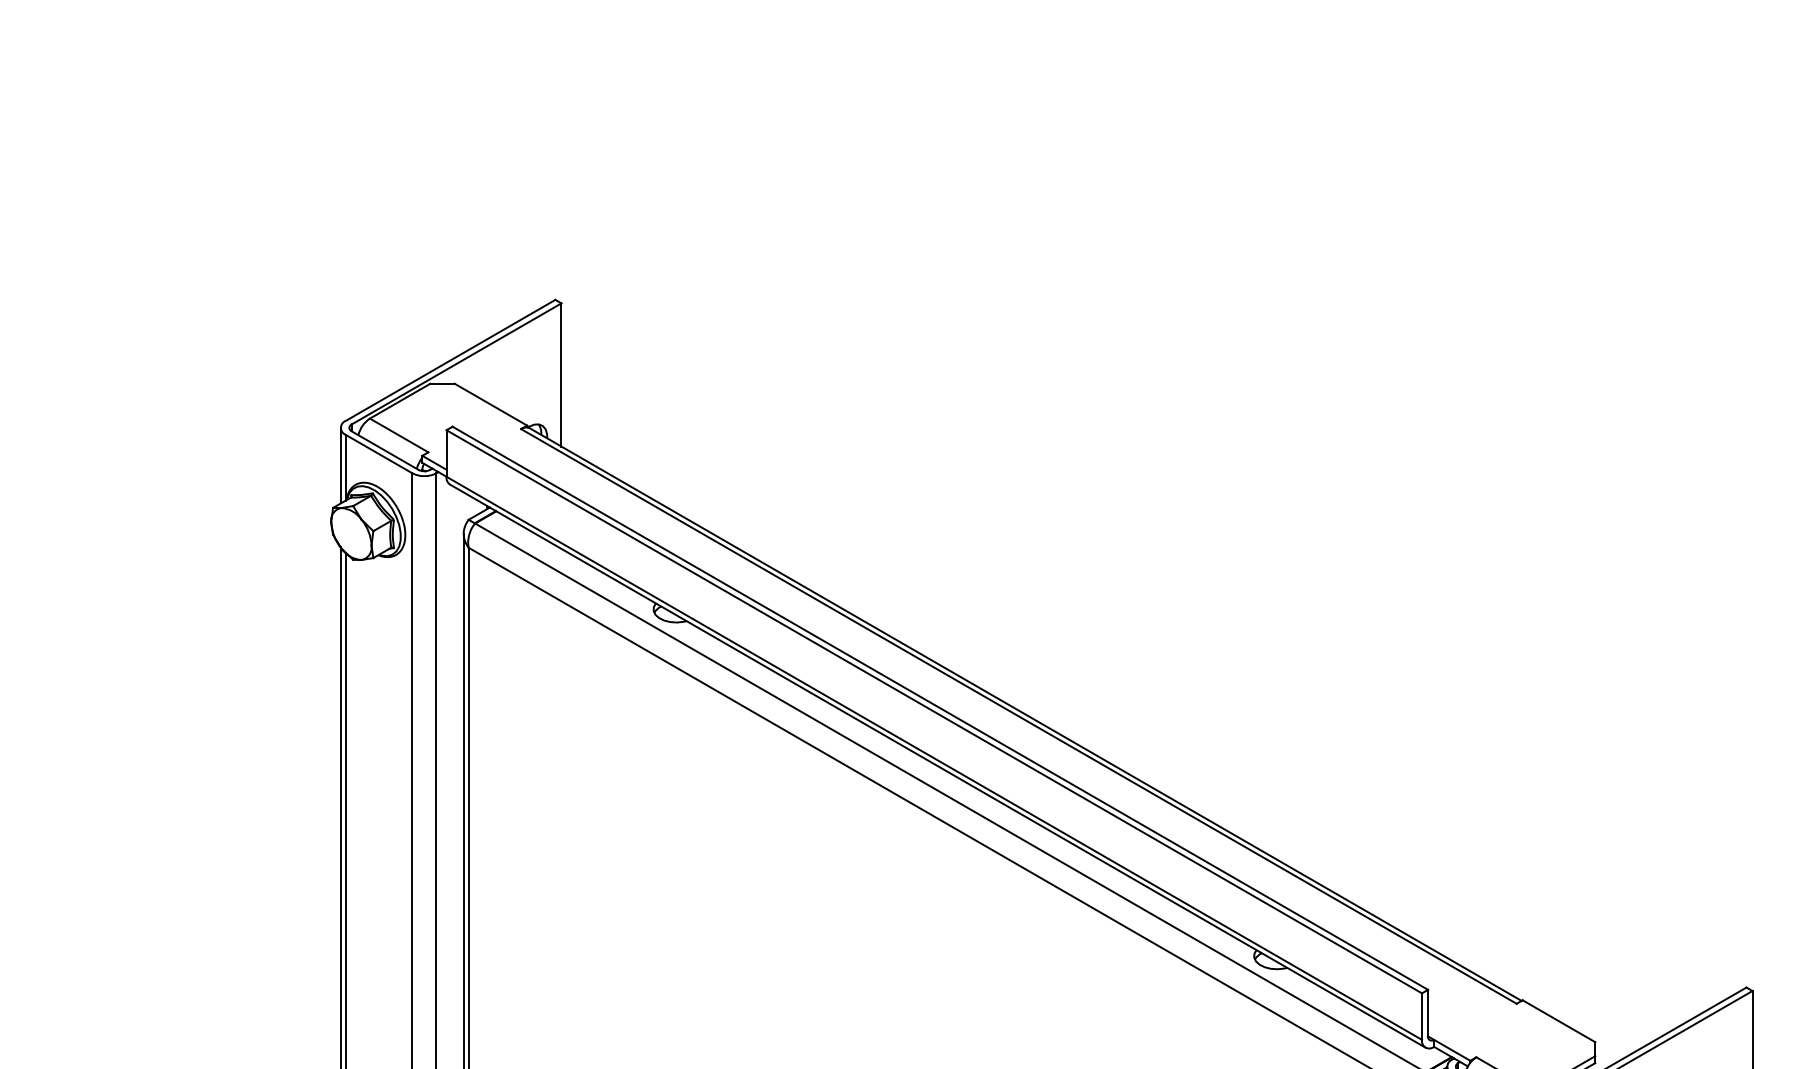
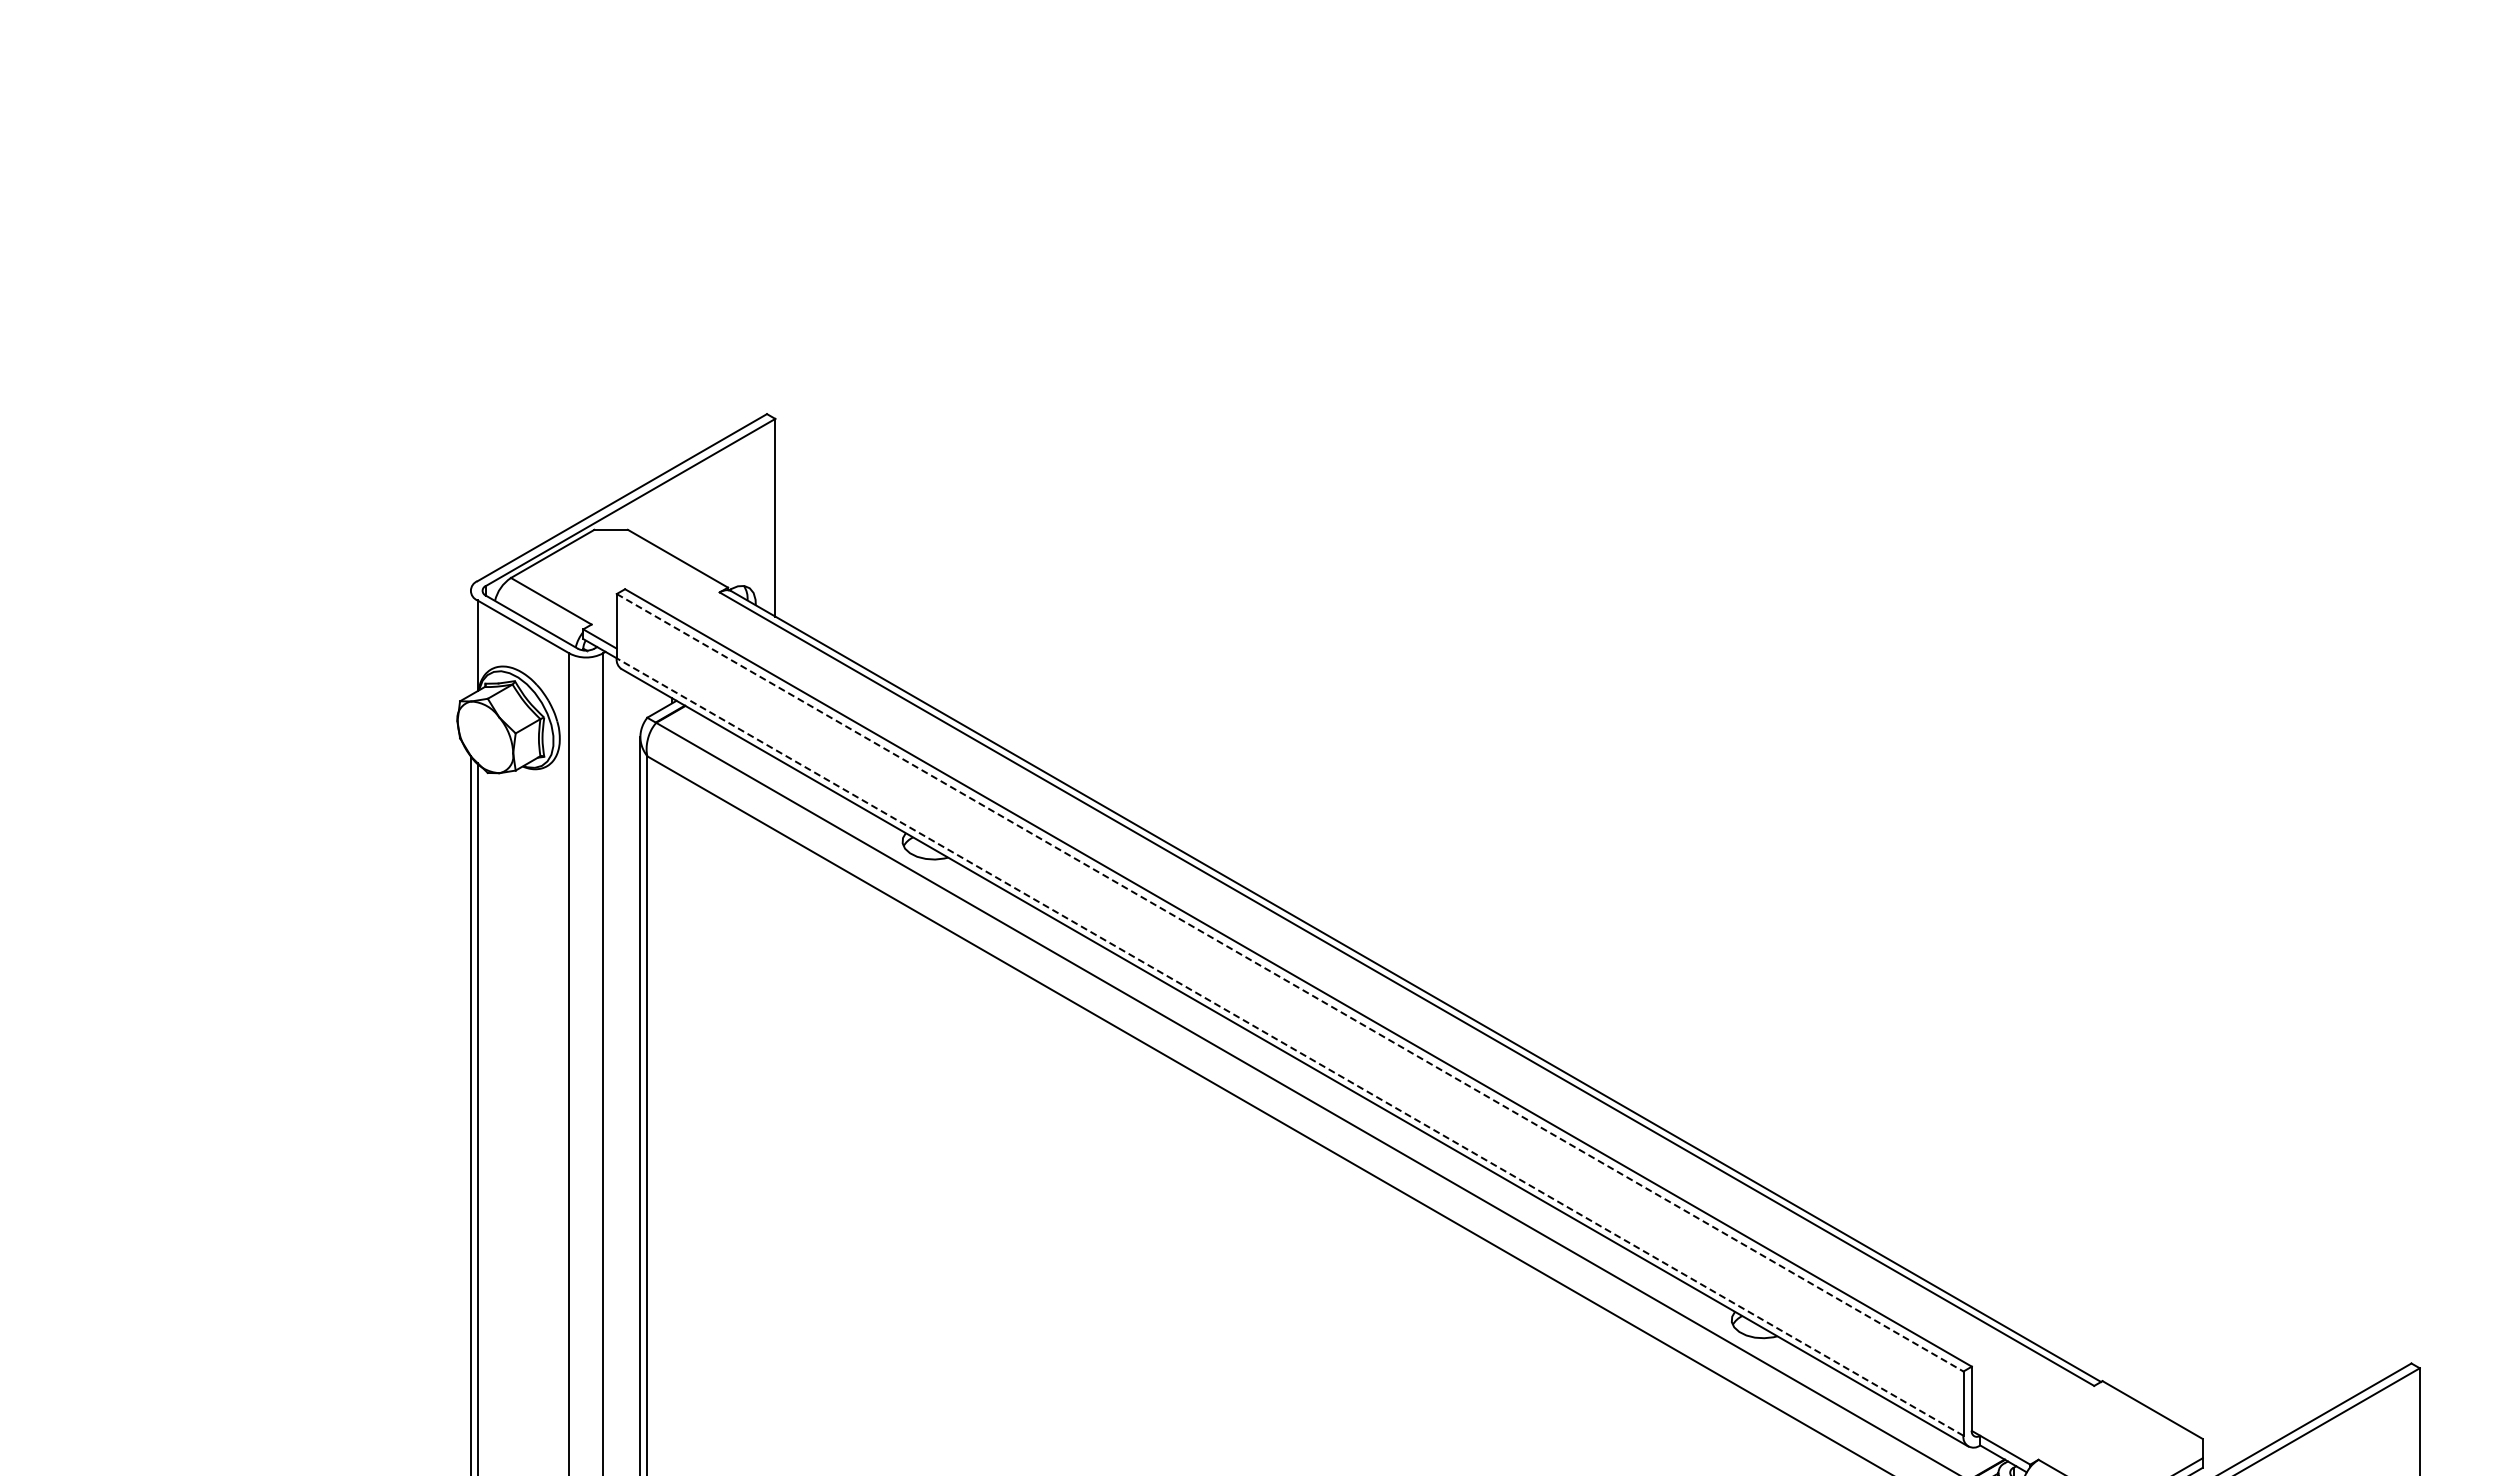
line: (340, 465) -> (470, 642), removed
line: (934, 711) -> (1290, 982), solid -> dashed
line: (934, 758) -> (1290, 1047), solid -> dashed

